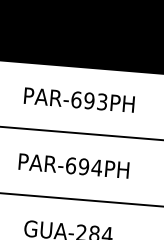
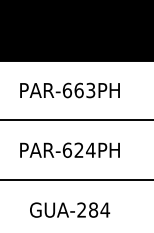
text: (88, 100) -> (78, 90), PAR-693PH -> PAR-663PH
text: (83, 165) -> (78, 149), PAR-694PH -> PAR-624PH

